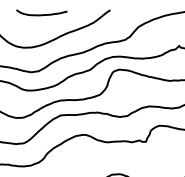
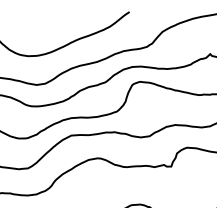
curve: (42, 14) -> (49, 17), removed

